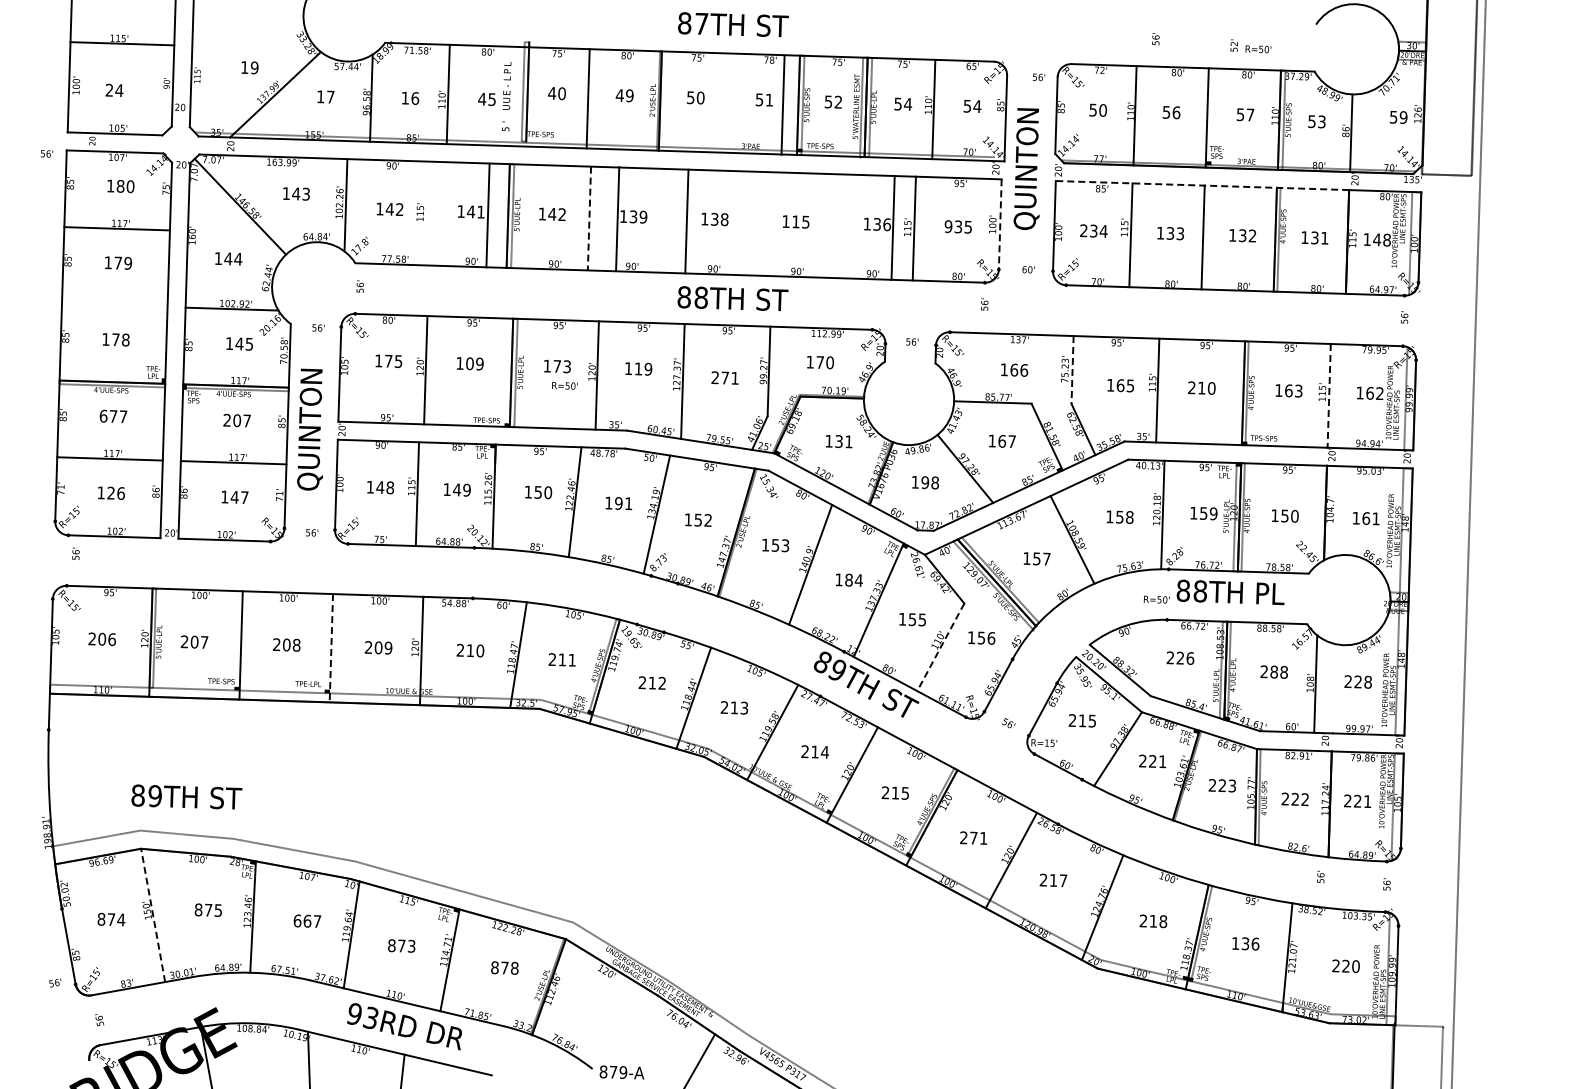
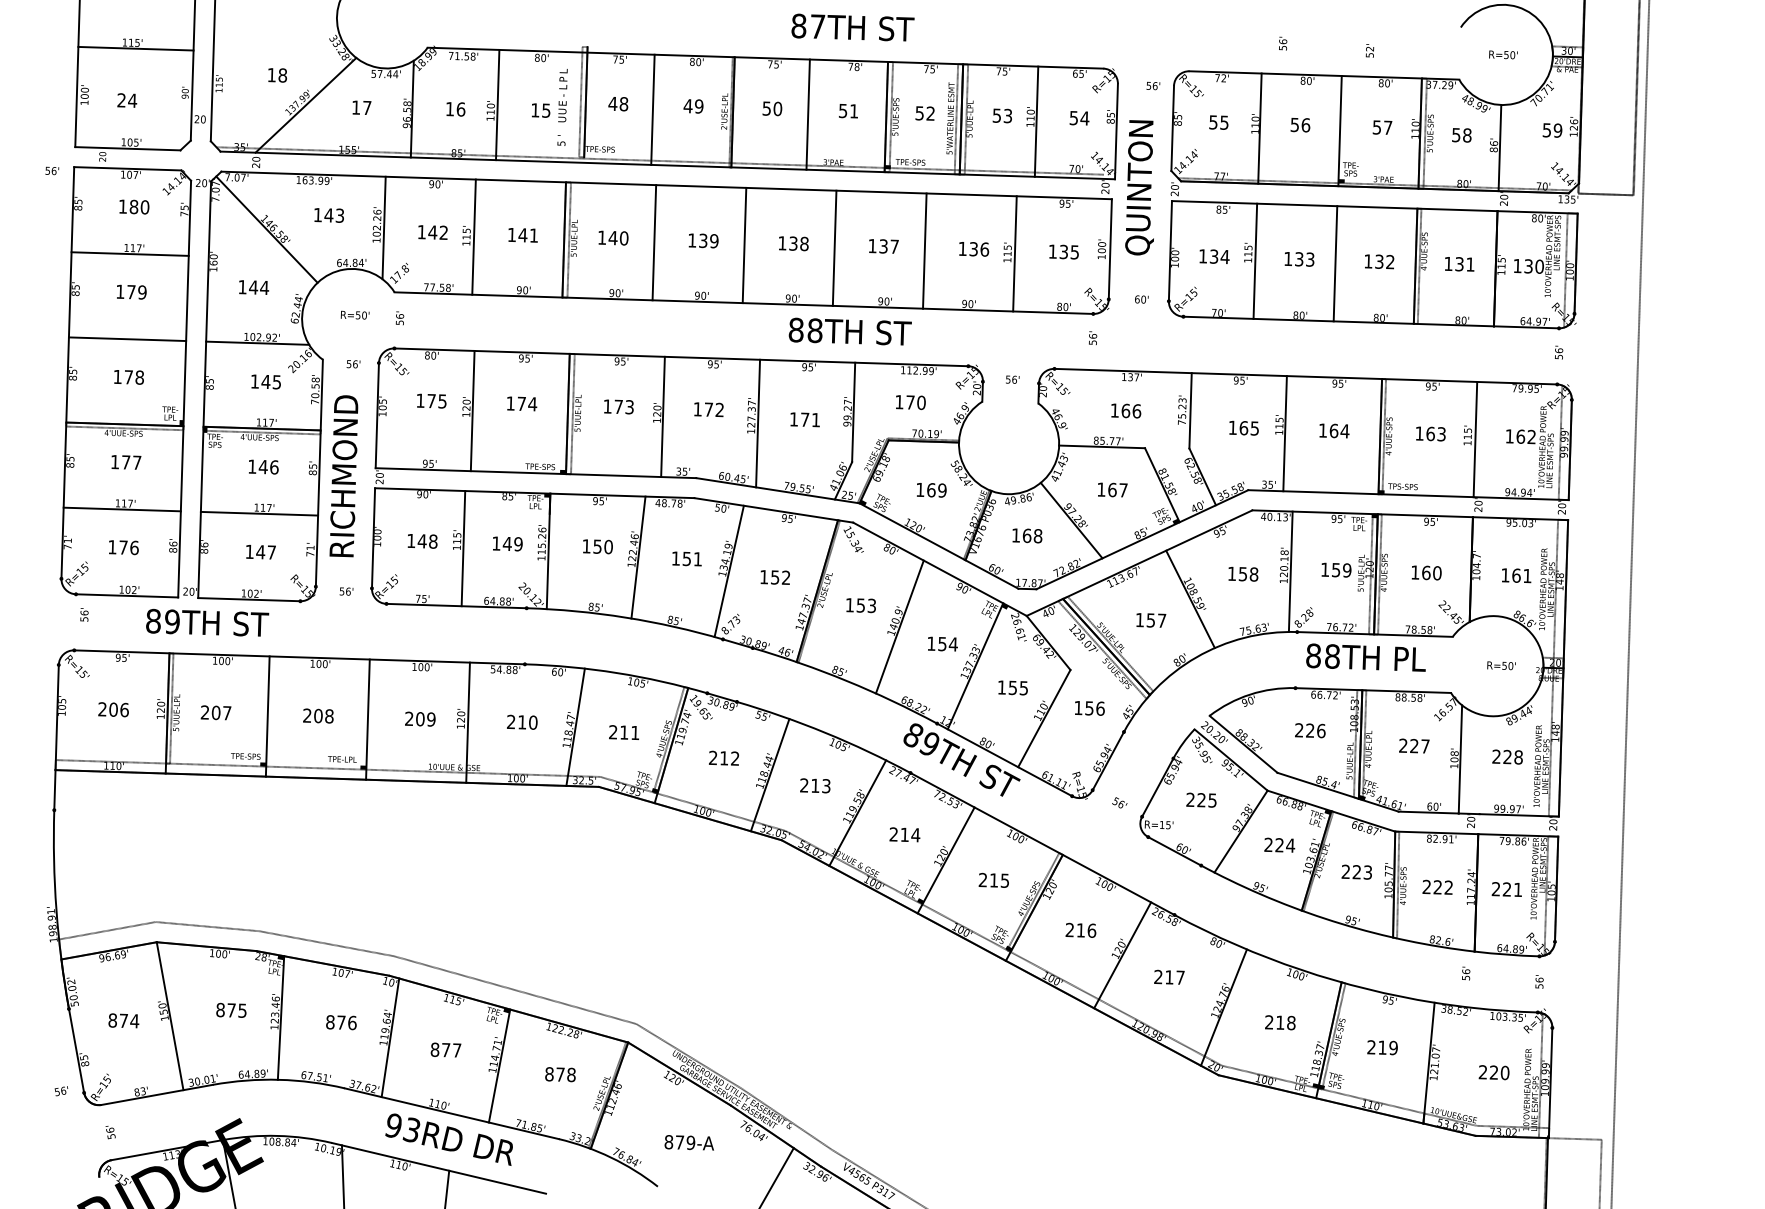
text: (733, 24) -> (853, 27), moved
text: (1258, 49) -> (1503, 55), moved
text: (254, 67) -> (282, 75), 19 -> 18
text: (561, 93) -> (623, 103), 40 -> 48
text: (482, 99) -> (535, 110), 45 -> 15
line: (782, 104) -> (807, 113), moved
text: (907, 104) -> (1007, 116), 54 -> 53
text: (1103, 110) -> (1224, 122), 50 -> 55
text: (1321, 121) -> (1466, 135), 53 -> 58
line: (1202, 185) -> (1334, 206), dashed -> solid
text: (562, 214) -> (624, 238), 142 -> 140
line: (487, 215) -> (473, 237), moved
line: (589, 218) -> (654, 242), dashed -> solid
line: (617, 218) -> (744, 244), moved
line: (686, 221) -> (834, 248), moved
text: (800, 221) -> (888, 246), 115 -> 137
line: (1000, 224) -> (1110, 249), dashed -> solid
text: (948, 226) -> (1052, 251), 935 -> 135
line: (892, 227) -> (924, 250), moved
text: (1083, 230) -> (1202, 255), 234 -> 134
text: (1381, 239) -> (1533, 265), 148 -> 130
text: (732, 298) -> (849, 331), moved
line: (114, 305) -> (127, 339), added
text: (474, 363) -> (526, 403), 109 -> 174
text: (643, 368) -> (714, 409), 119 -> 172
line: (1072, 369) -> (1190, 410), dashed -> solid
text: (714, 377) -> (793, 419), 271 -> 171
text: (564, 385) -> (354, 314), moved
text: (1201, 387) -> (1333, 430), 210 -> 164
line: (1329, 395) -> (1475, 439), dashed -> solid
text: (103, 415) -> (115, 461), 677 -> 177
text: (236, 420) -> (262, 466), 207 -> 146
text: (309, 428) -> (343, 475), QUINTON -> RICHMOND
text: (843, 441) -> (936, 490), 131 -> 169
text: (925, 482) -> (1027, 535), 198 -> 168
text: (110, 492) -> (122, 546), 126 -> 176
text: (618, 503) -> (686, 558), 191 -> 151
text: (1284, 515) -> (1425, 572), 150 -> 160
text: (848, 579) -> (941, 643), 184 -> 154
text: (1156, 599) -> (1501, 665), moved
line: (940, 647) -> (1043, 718), dashed -> solid
line: (331, 648) -> (368, 719), dashed -> solid
text: (1278, 671) -> (1419, 745), 288 -> 227
text: (1081, 720) -> (1200, 799), 215 -> 225
text: (1162, 761) -> (1290, 845), 221 -> 224
text: (186, 796) -> (207, 622), moved
text: (978, 837) -> (1086, 929), 271 -> 216
line: (153, 915) -> (170, 1016), dashed -> solid
text: (307, 921) -> (341, 1022), 667 -> 876
text: (1245, 943) -> (1382, 1047), 136 -> 219
text: (411, 945) -> (456, 1049), 873 -> 877
text: (621, 1072) -> (688, 1142), moved

